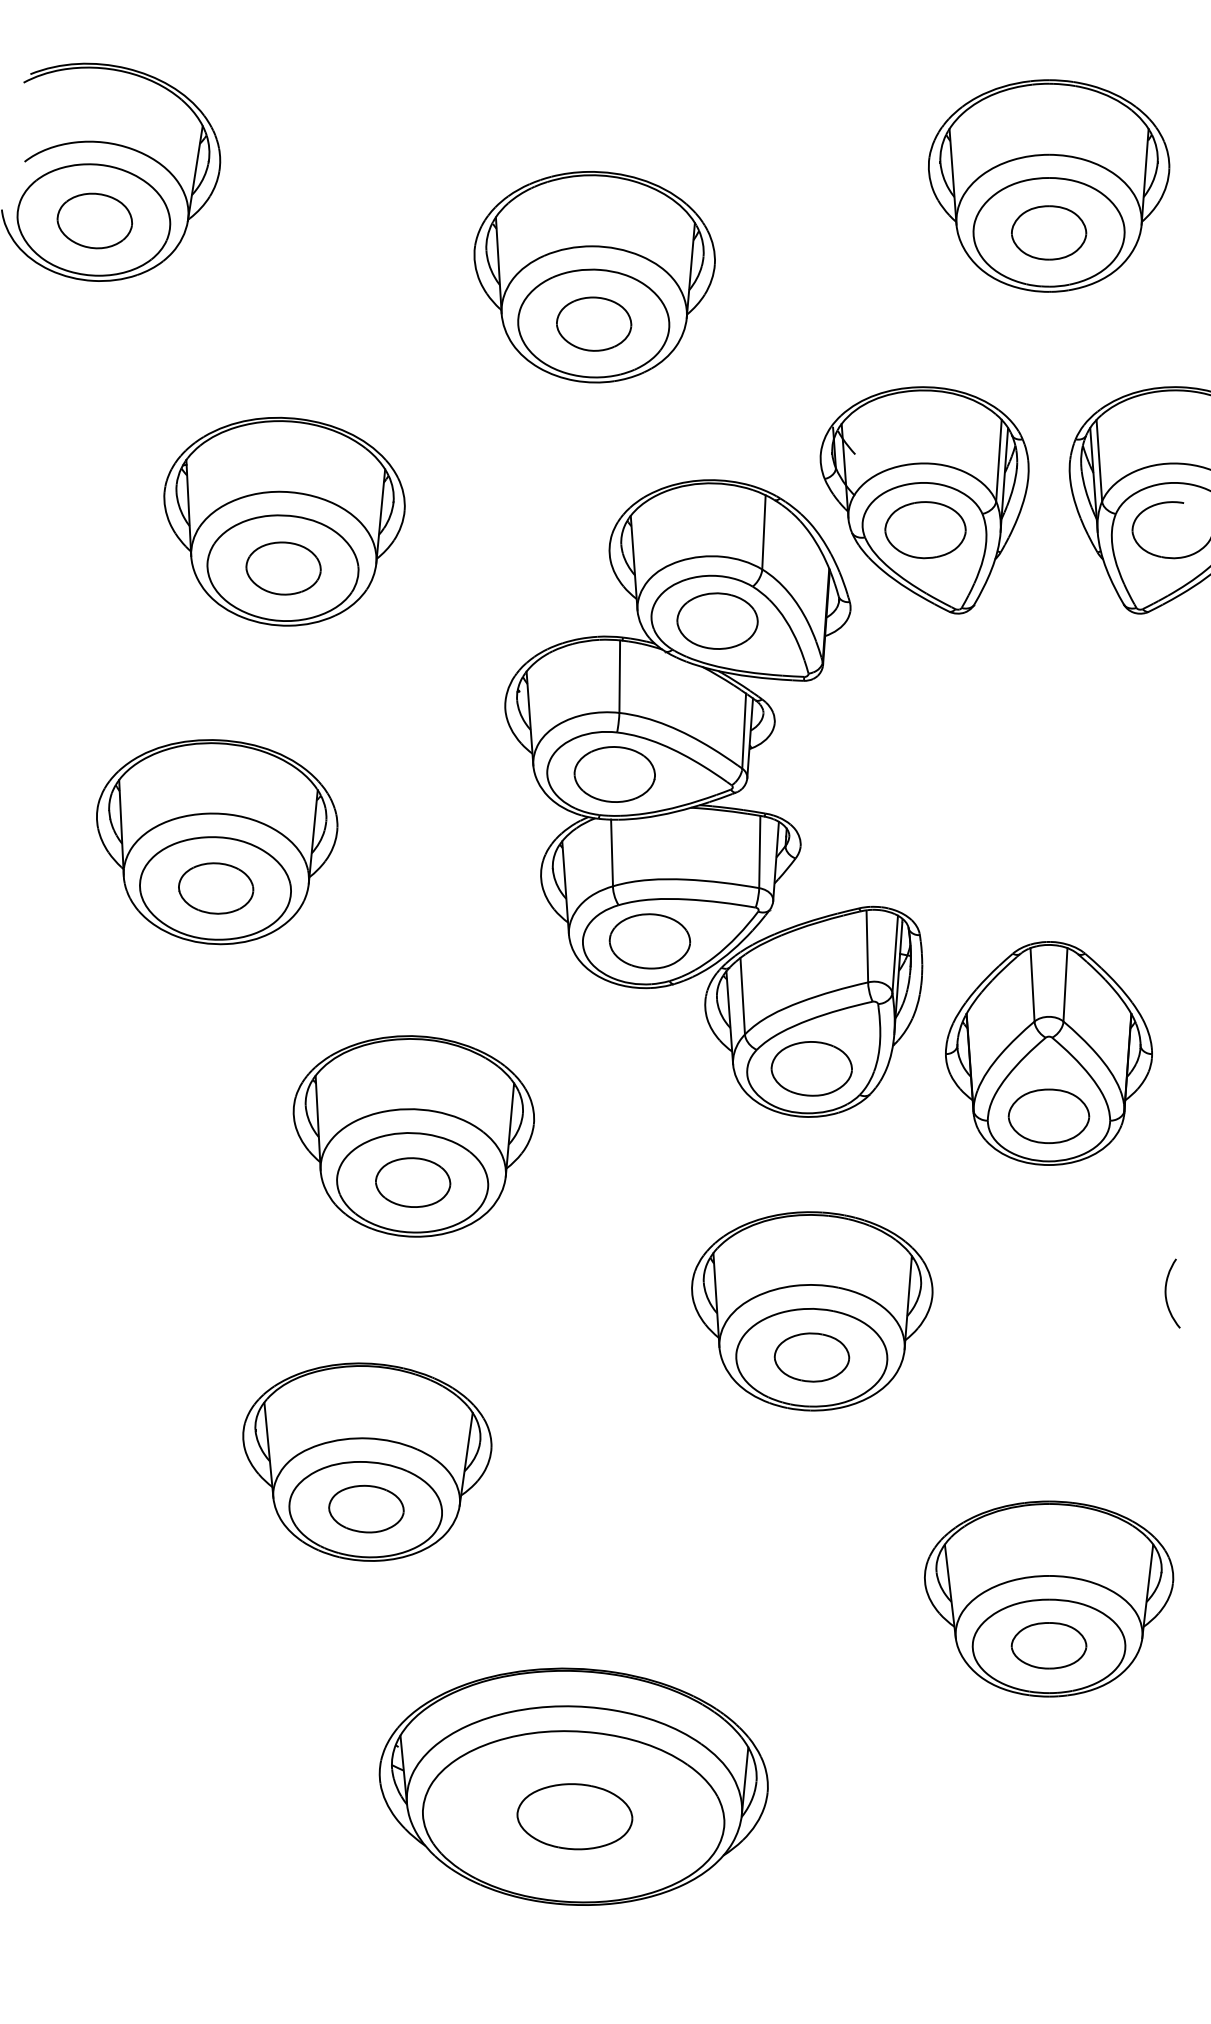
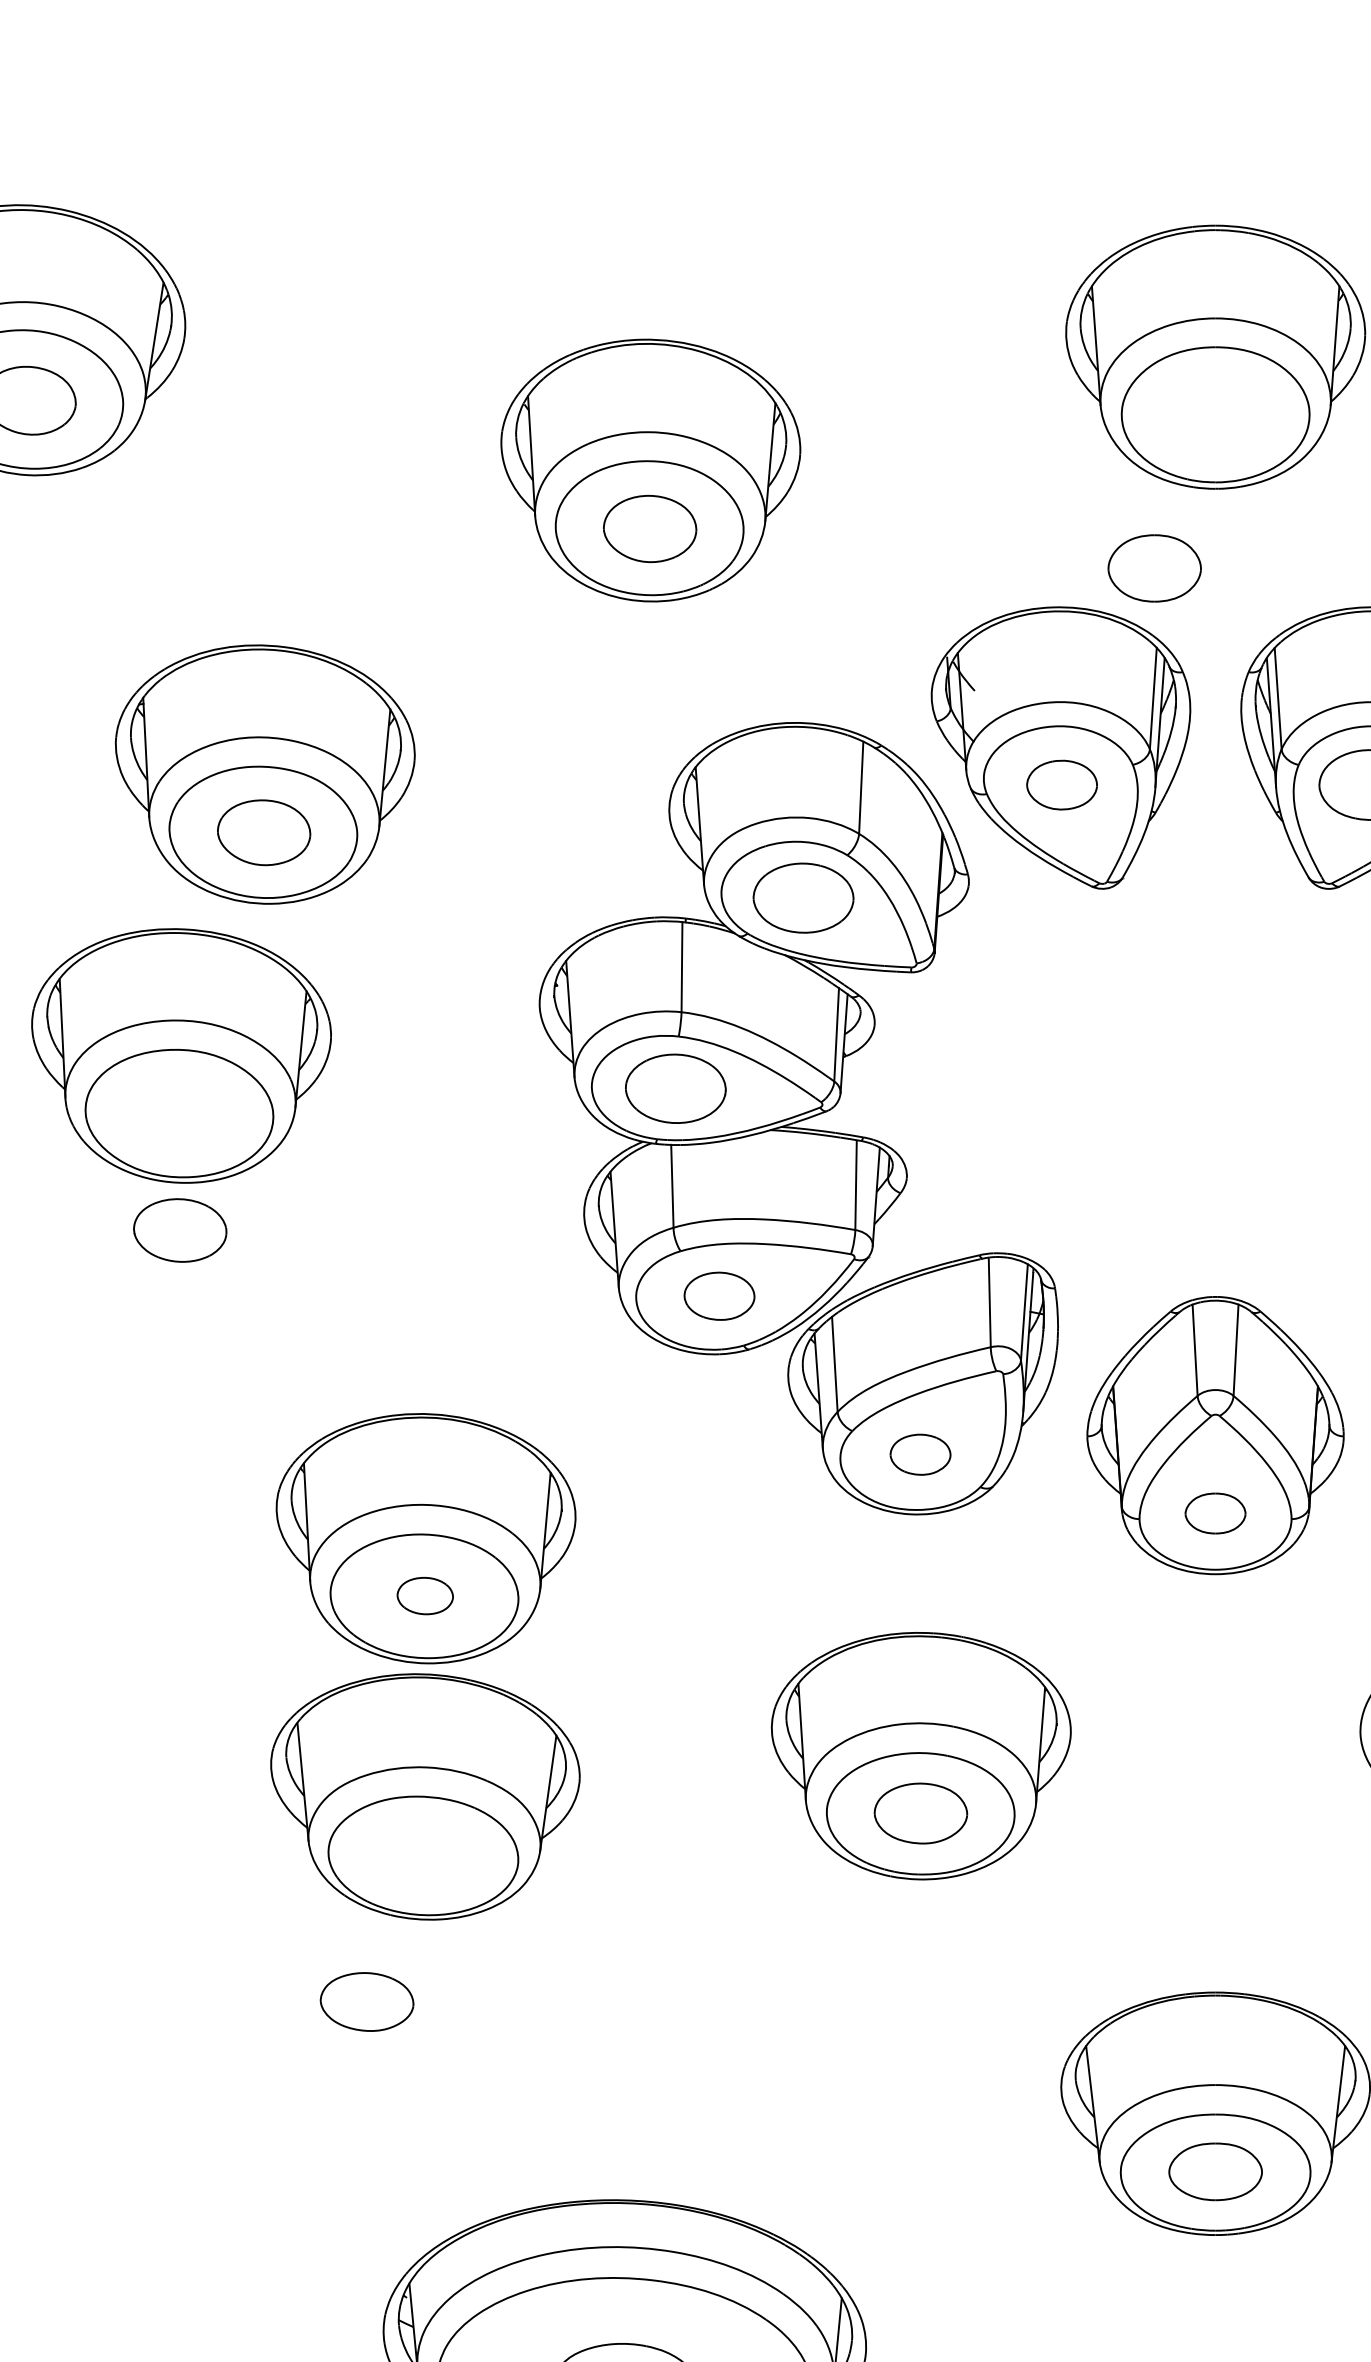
part: (1049, 232) -> (1155, 567), moved
part: (925, 530) -> (1062, 785), size x0.7
part: (217, 842) -> (181, 1056), moved
part: (649, 941) -> (718, 1296), size x0.7
part: (811, 1068) -> (920, 1454), size x0.6
part: (1048, 1115) -> (1214, 1512), size x0.6
part: (413, 1182) -> (425, 1595), size x0.6
part: (367, 1461) -> (425, 1796), moved

